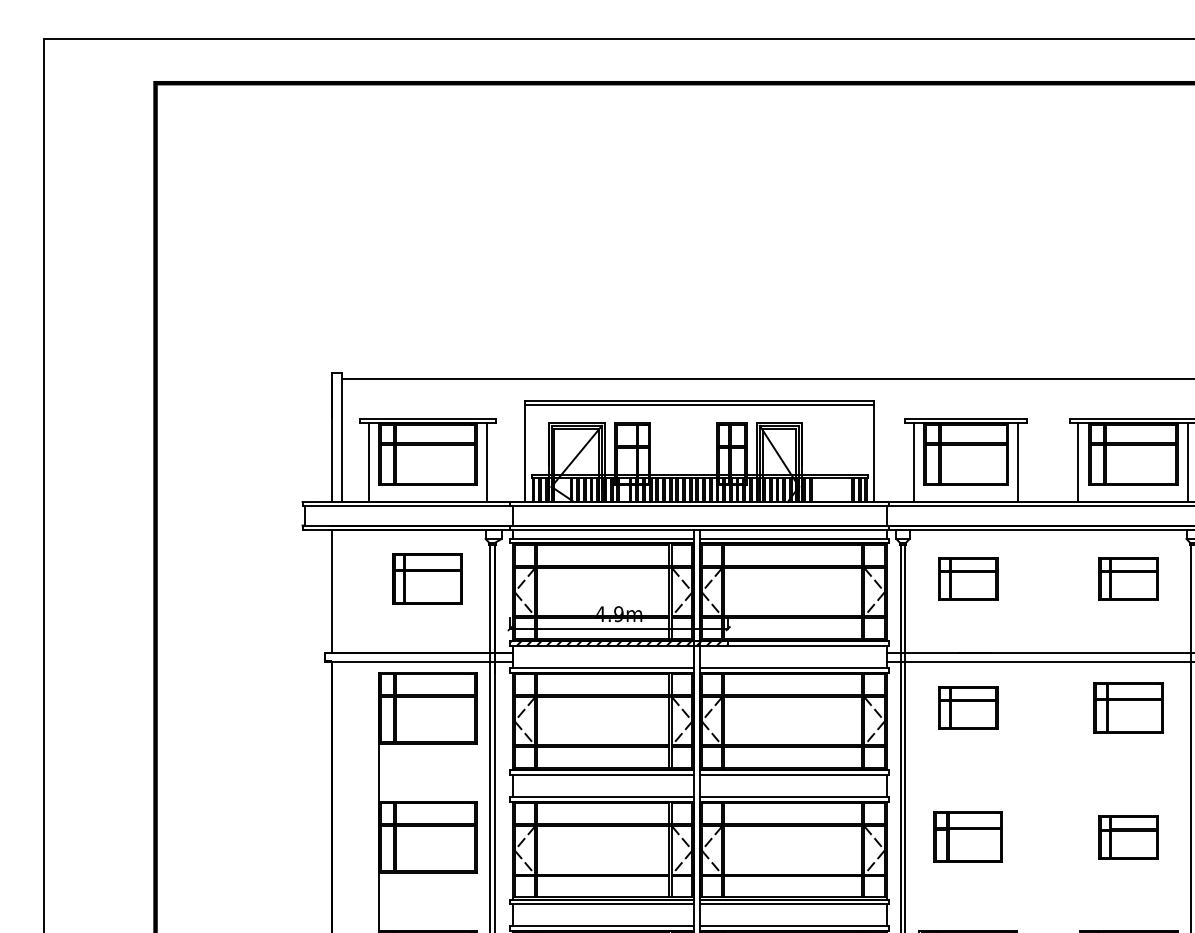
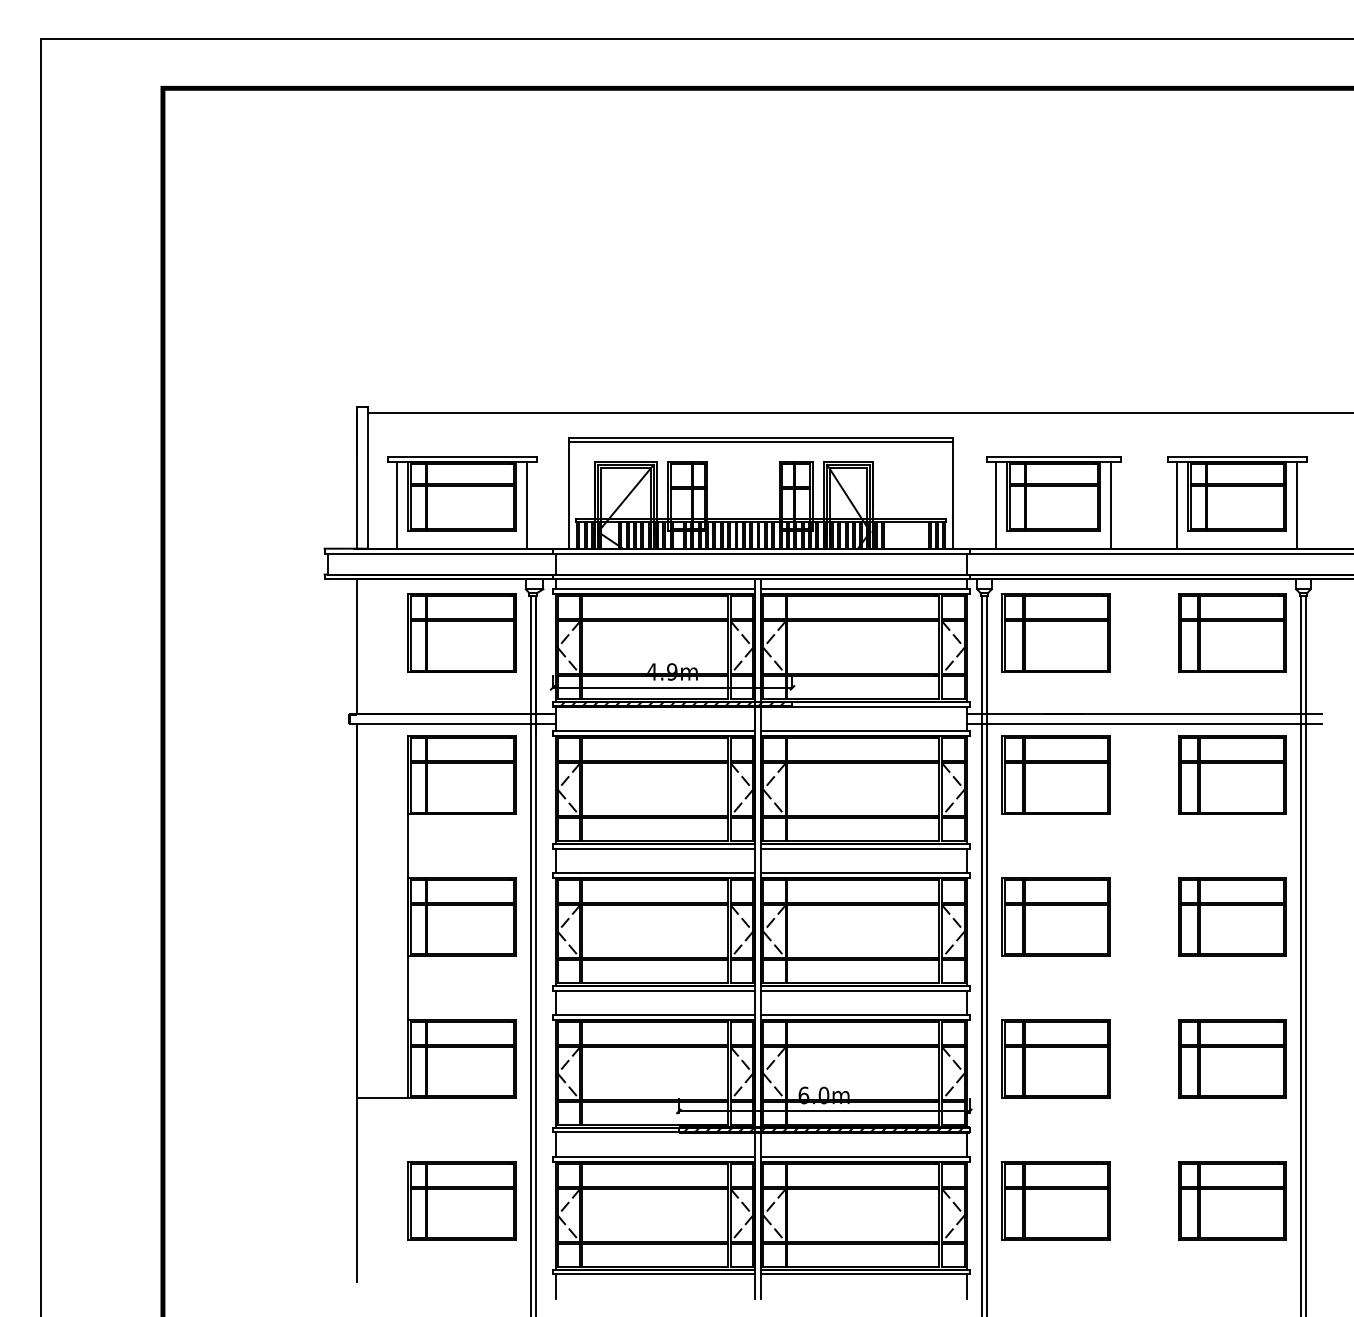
part: (427, 578) -> (461, 632), size x1.43
part: (967, 578) -> (1055, 632), size x1.67
part: (1128, 578) -> (1232, 632), size x1.67
part: (967, 707) -> (1055, 774), size x1.67
part: (1128, 707) -> (1232, 774), size x1.43
part: (967, 836) -> (1055, 916), size x1.43
part: (1128, 836) -> (1232, 916), size x1.67

